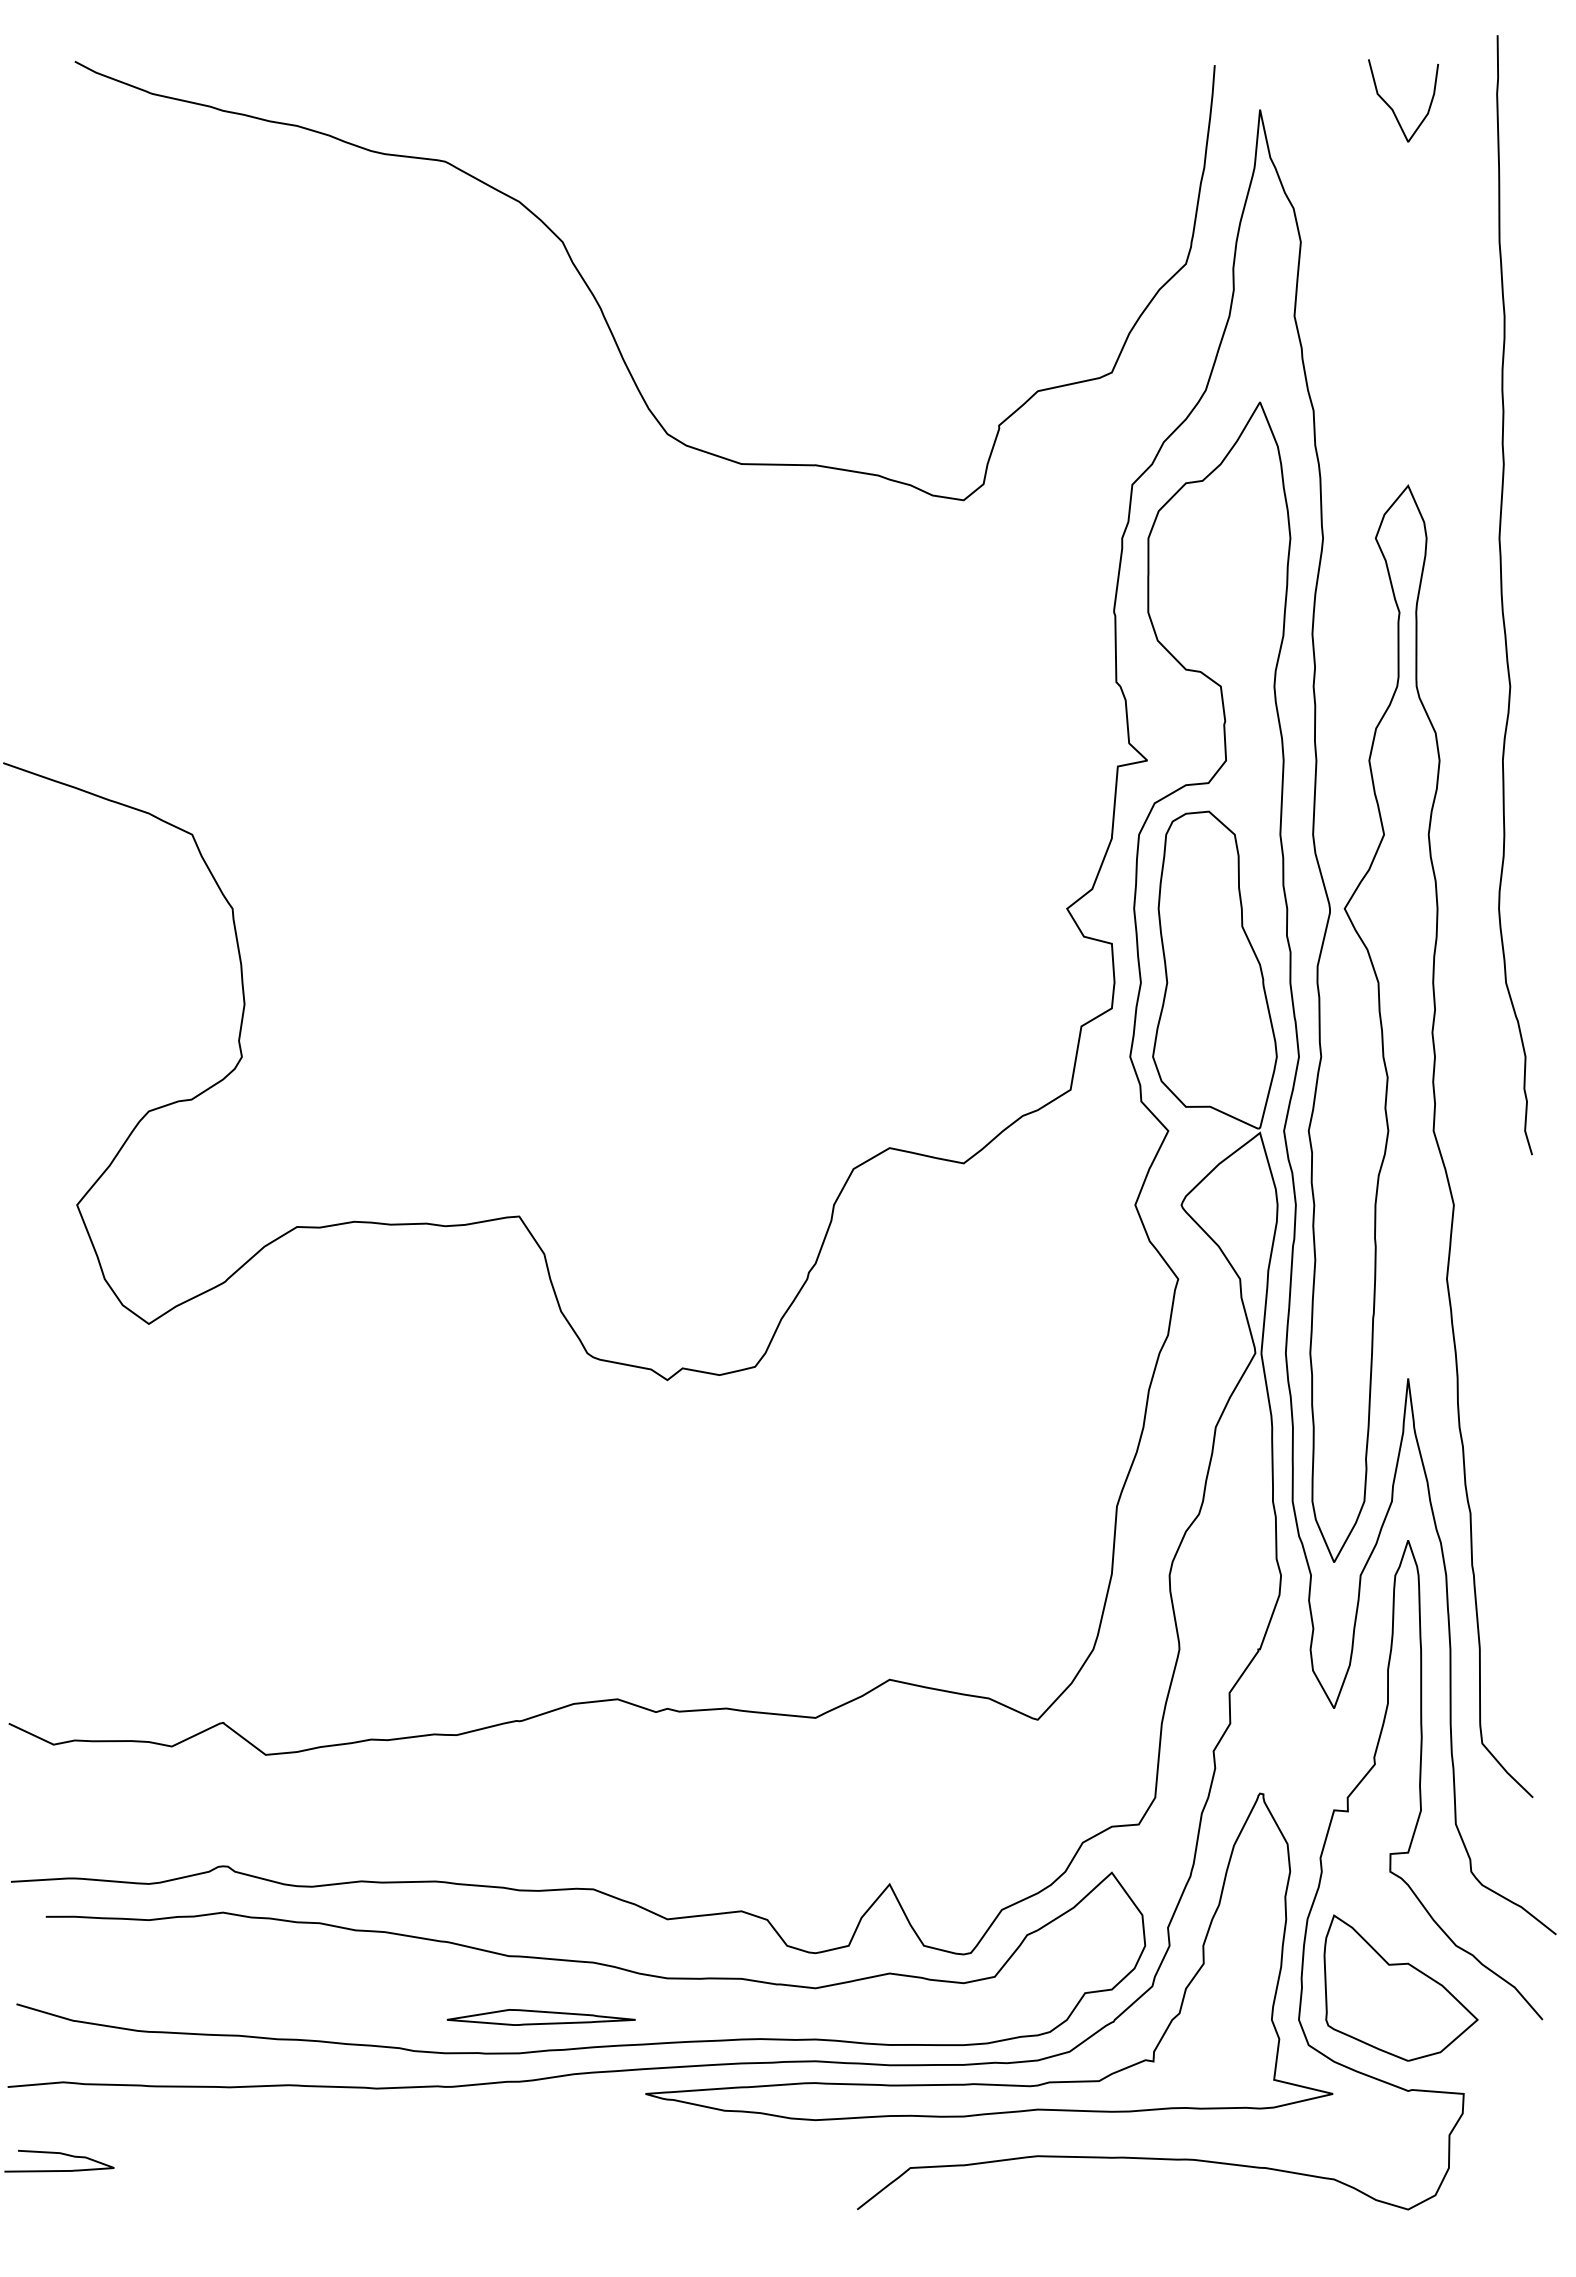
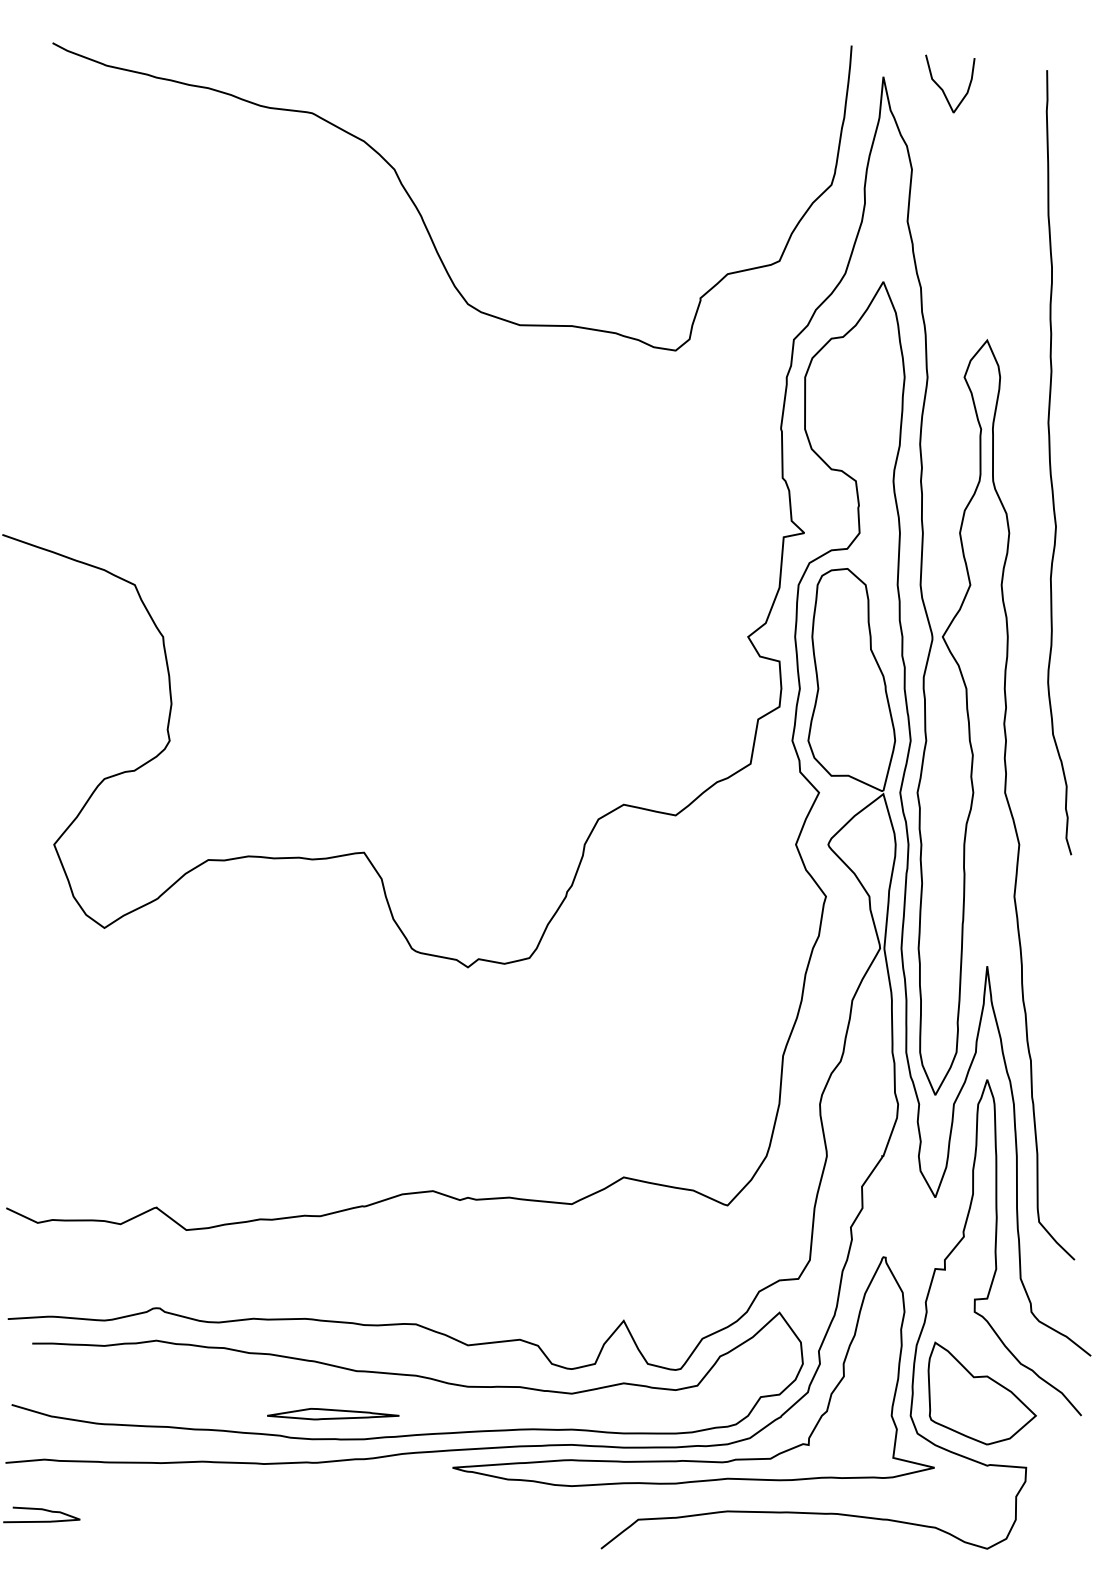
curve: (1393, 109) -> (943, 89), moved
curve: (1502, 595) -> (1050, 462), moved
part: (540, 2017) -> (332, 1414), moved

